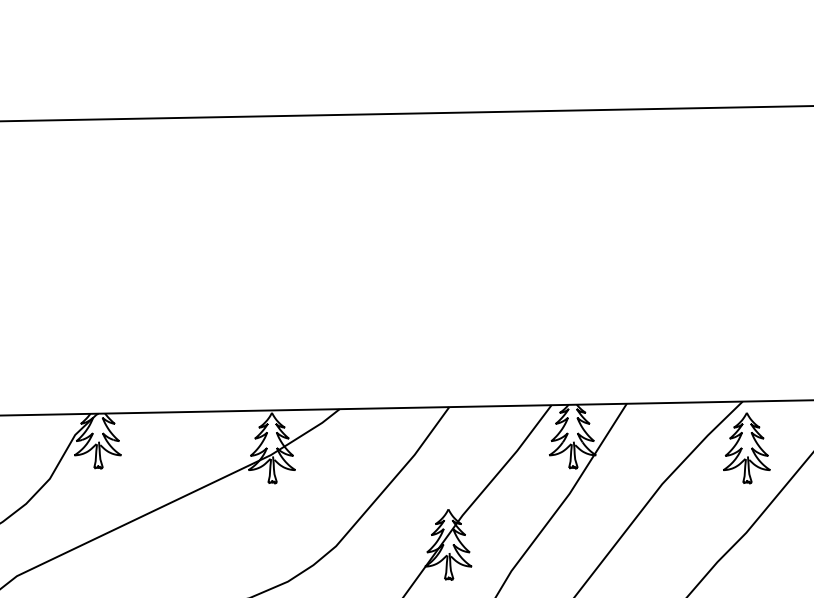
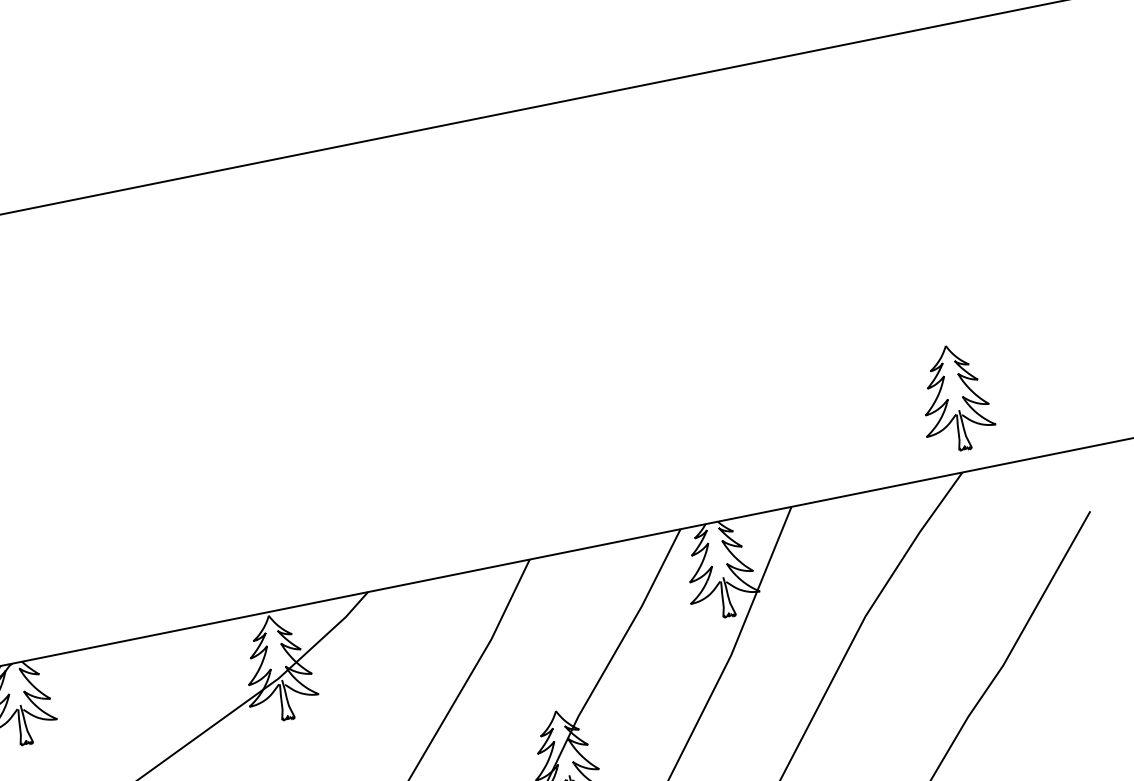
part: (746, 448) -> (954, 398), moved

